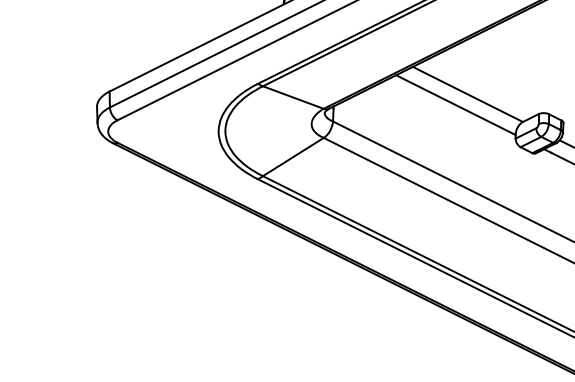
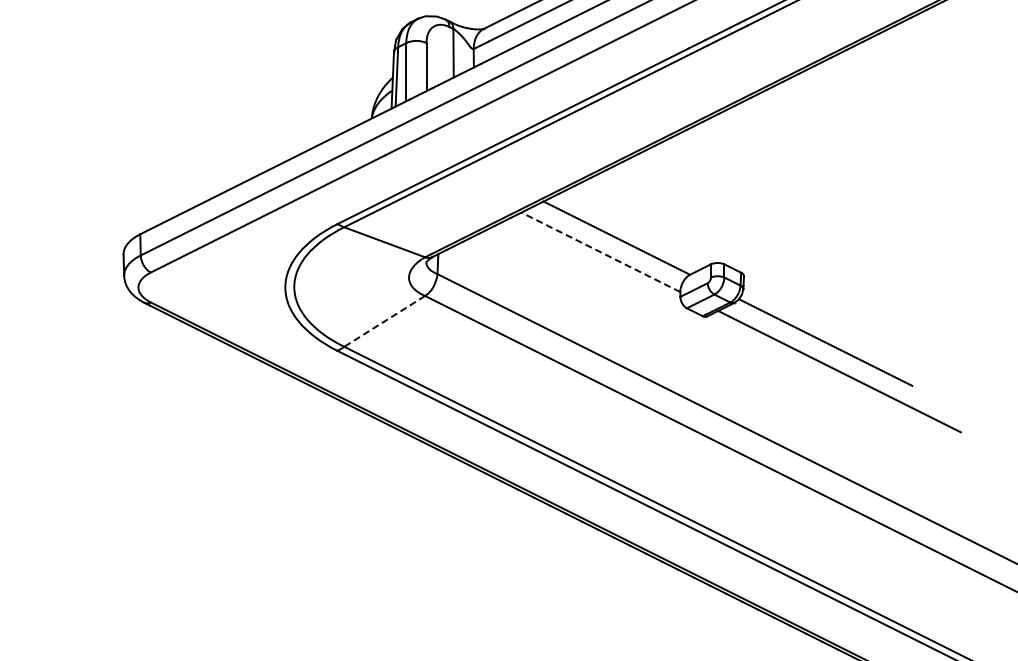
line: (455, 105) -> (600, 252), solid -> dashed
line: (293, 157) -> (384, 321), solid -> dashed

